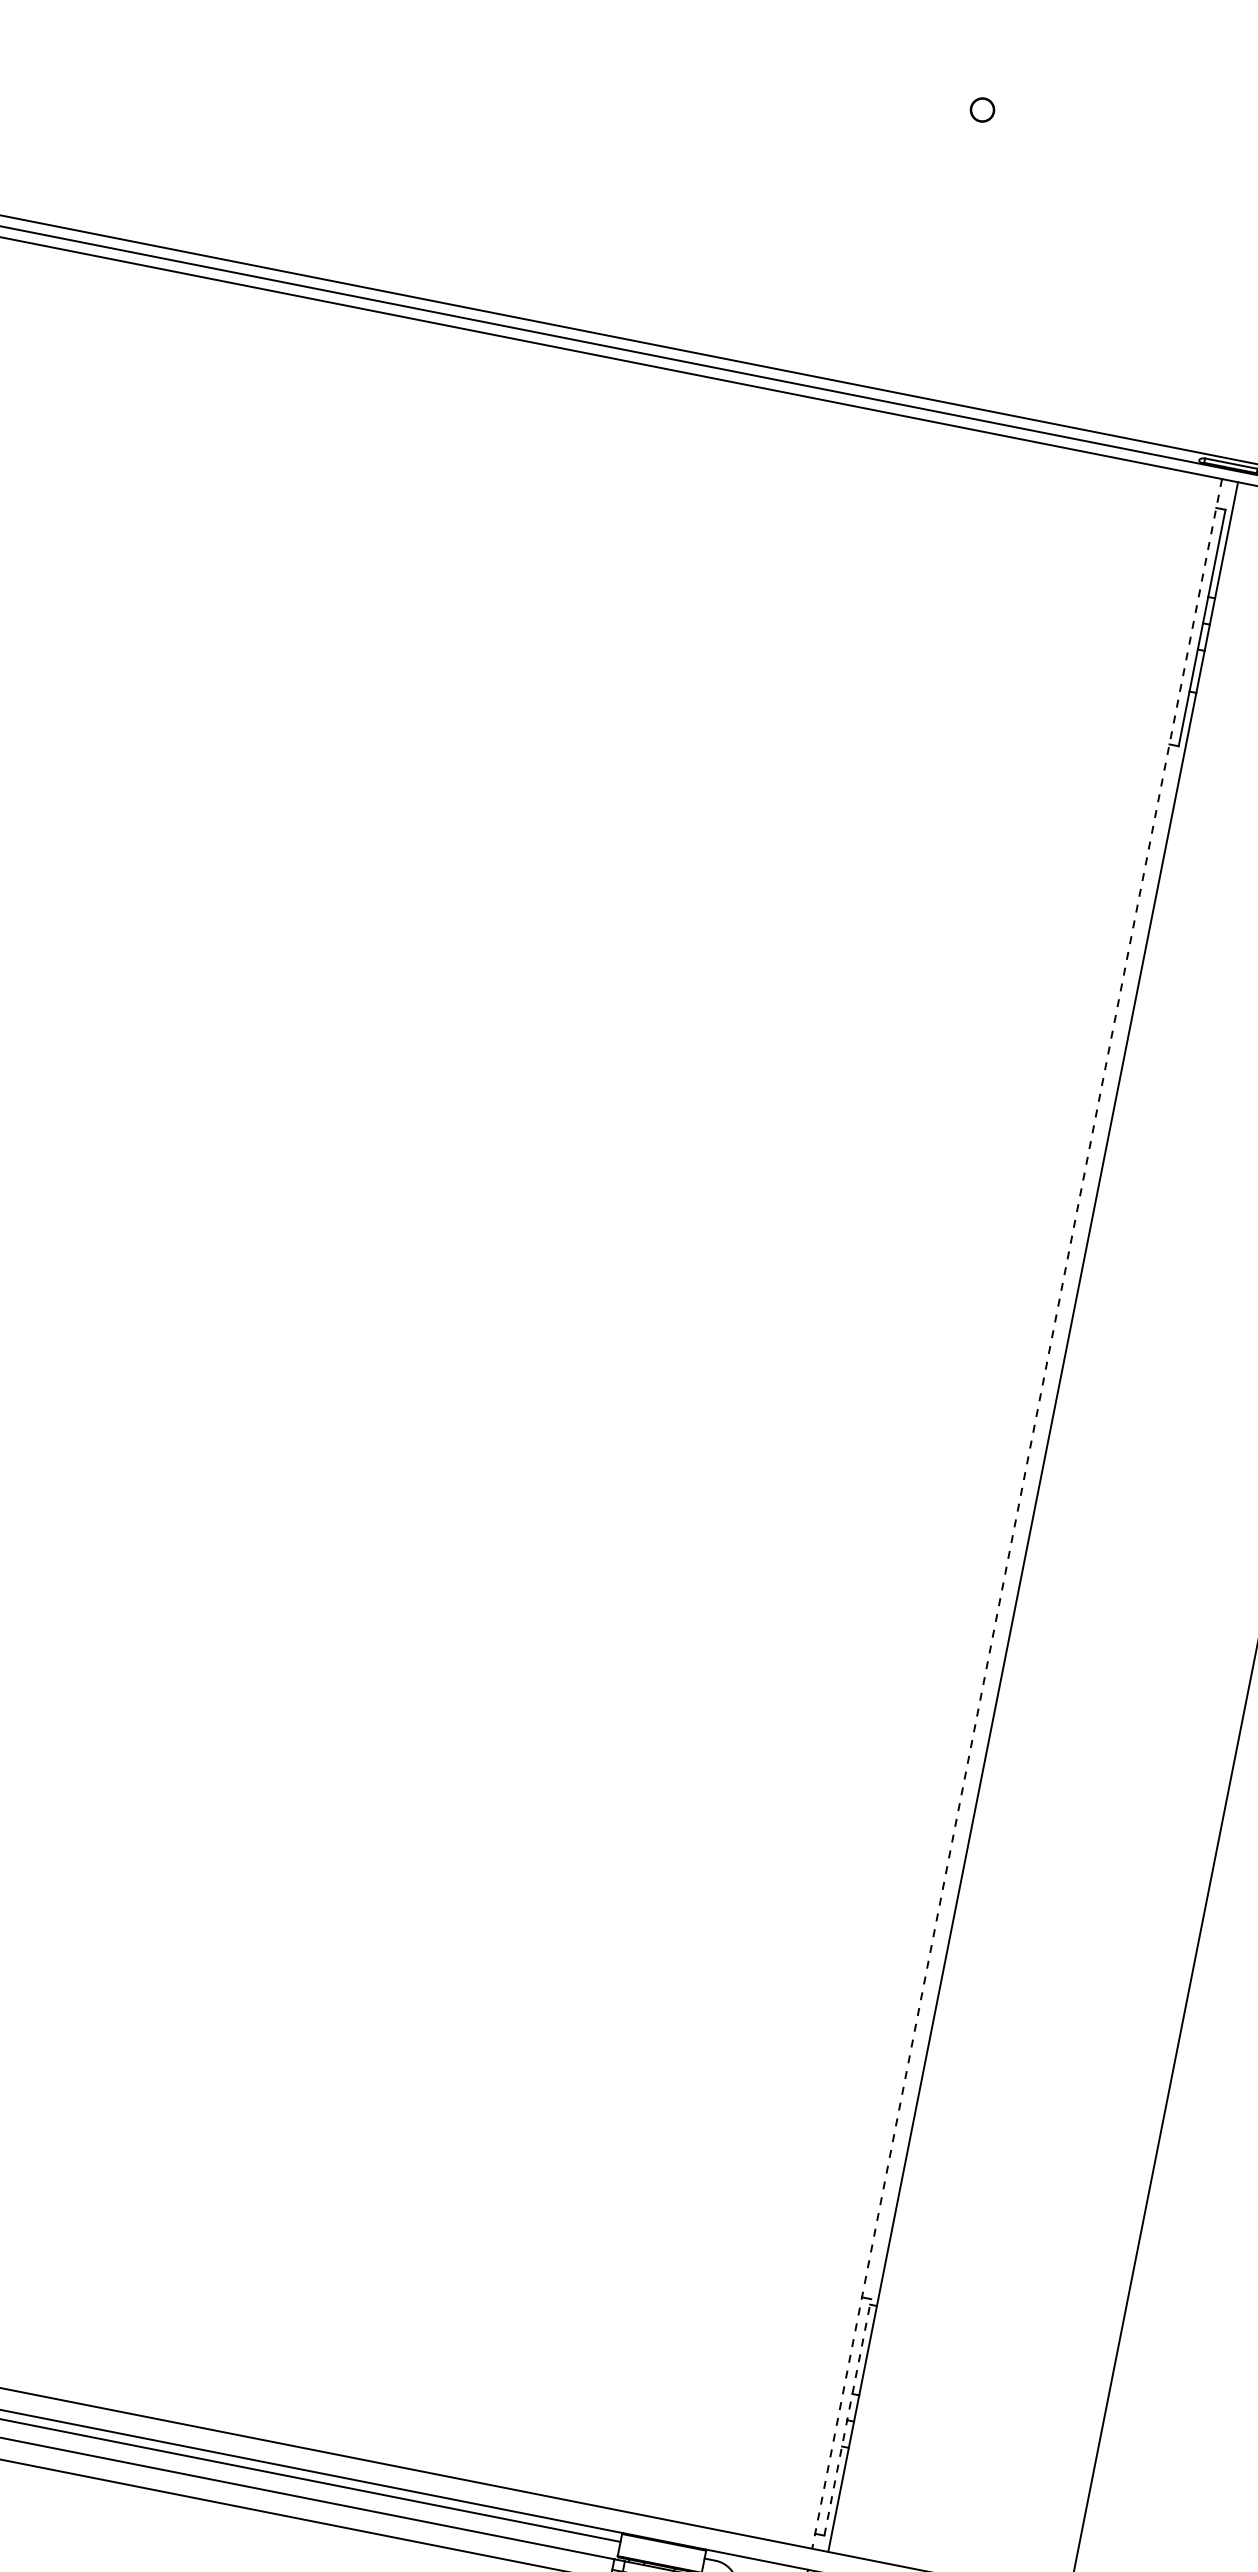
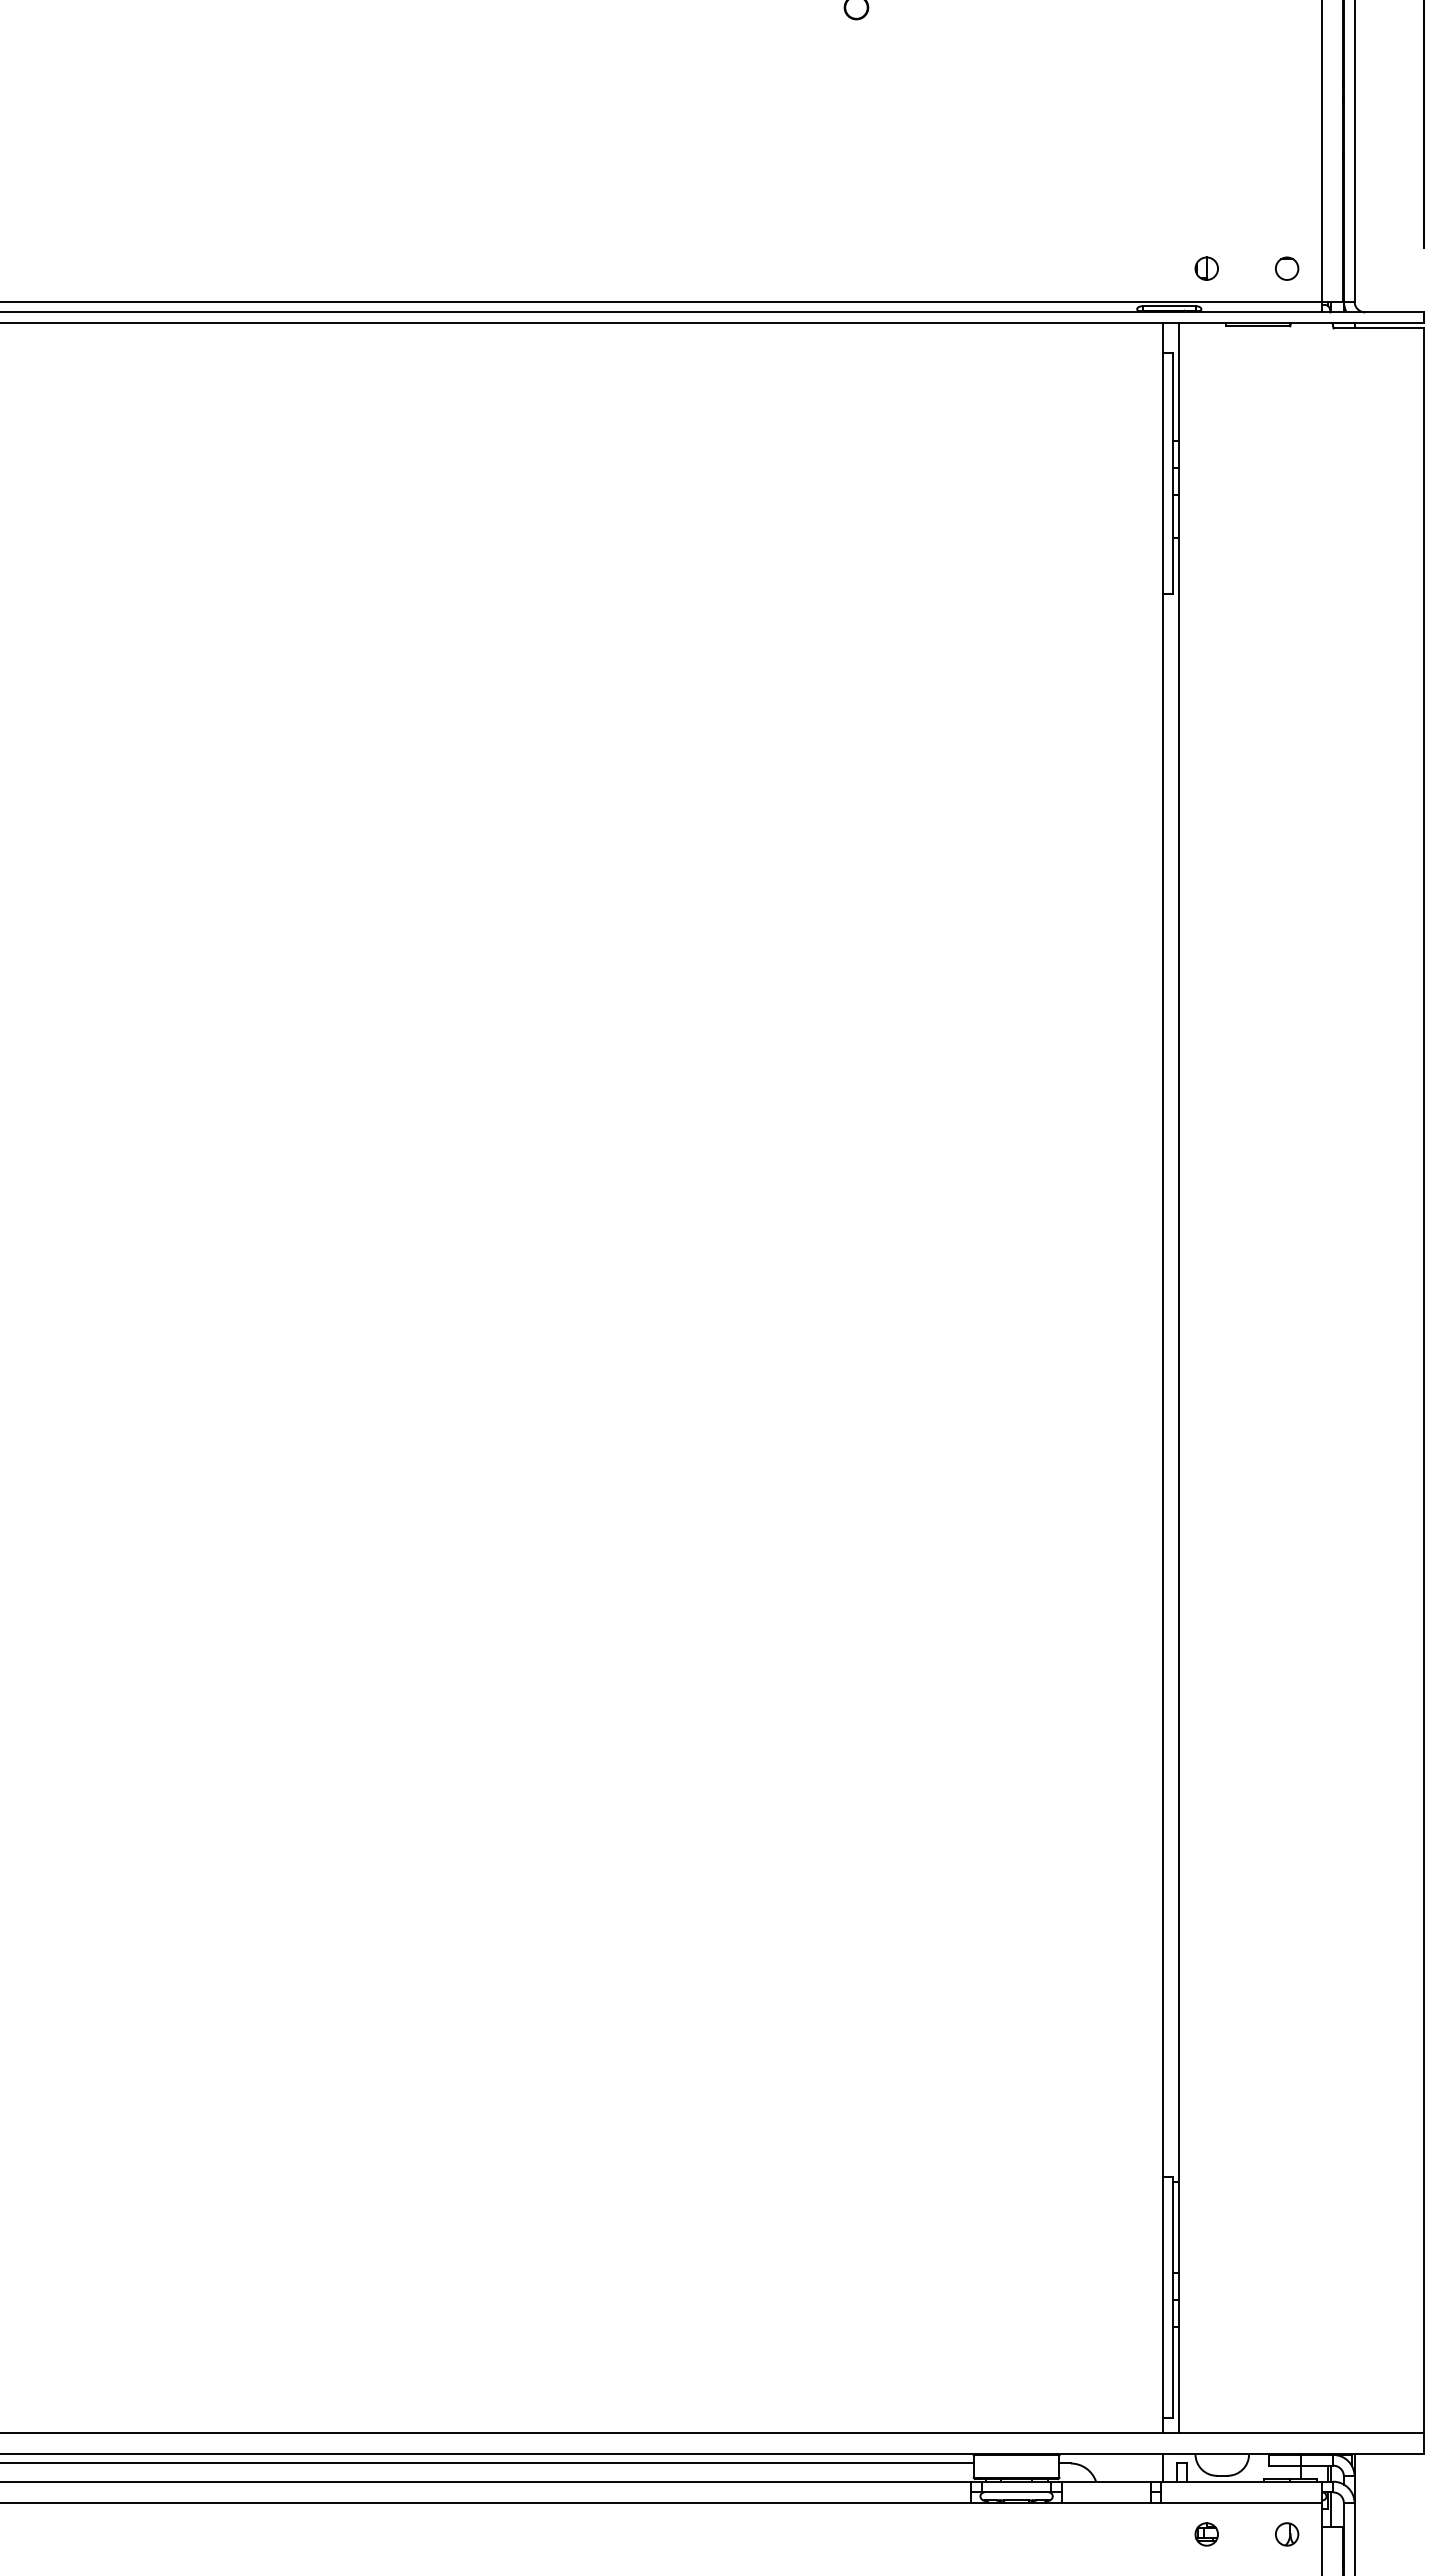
line: (1017, 1514) -> (1163, 1378), dashed -> solid
line: (847, 2417) -> (1172, 2297), dashed -> solid

